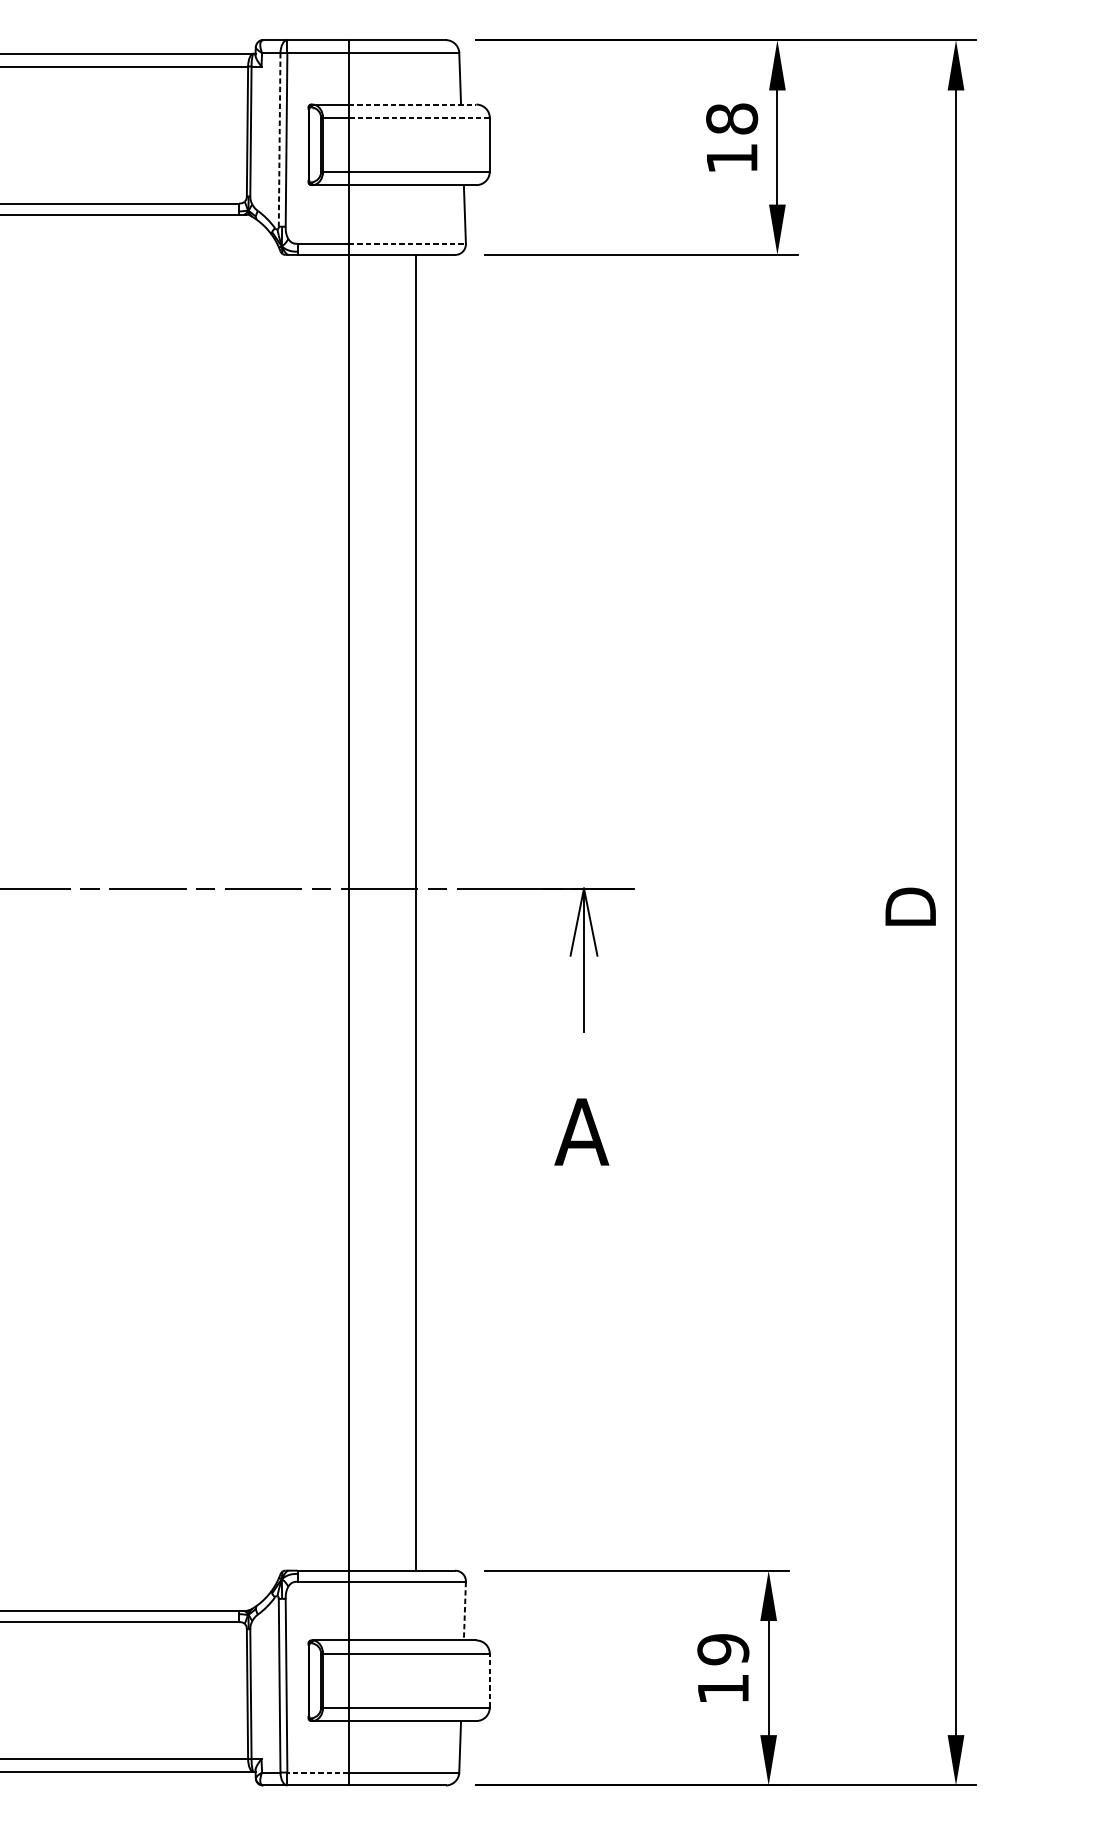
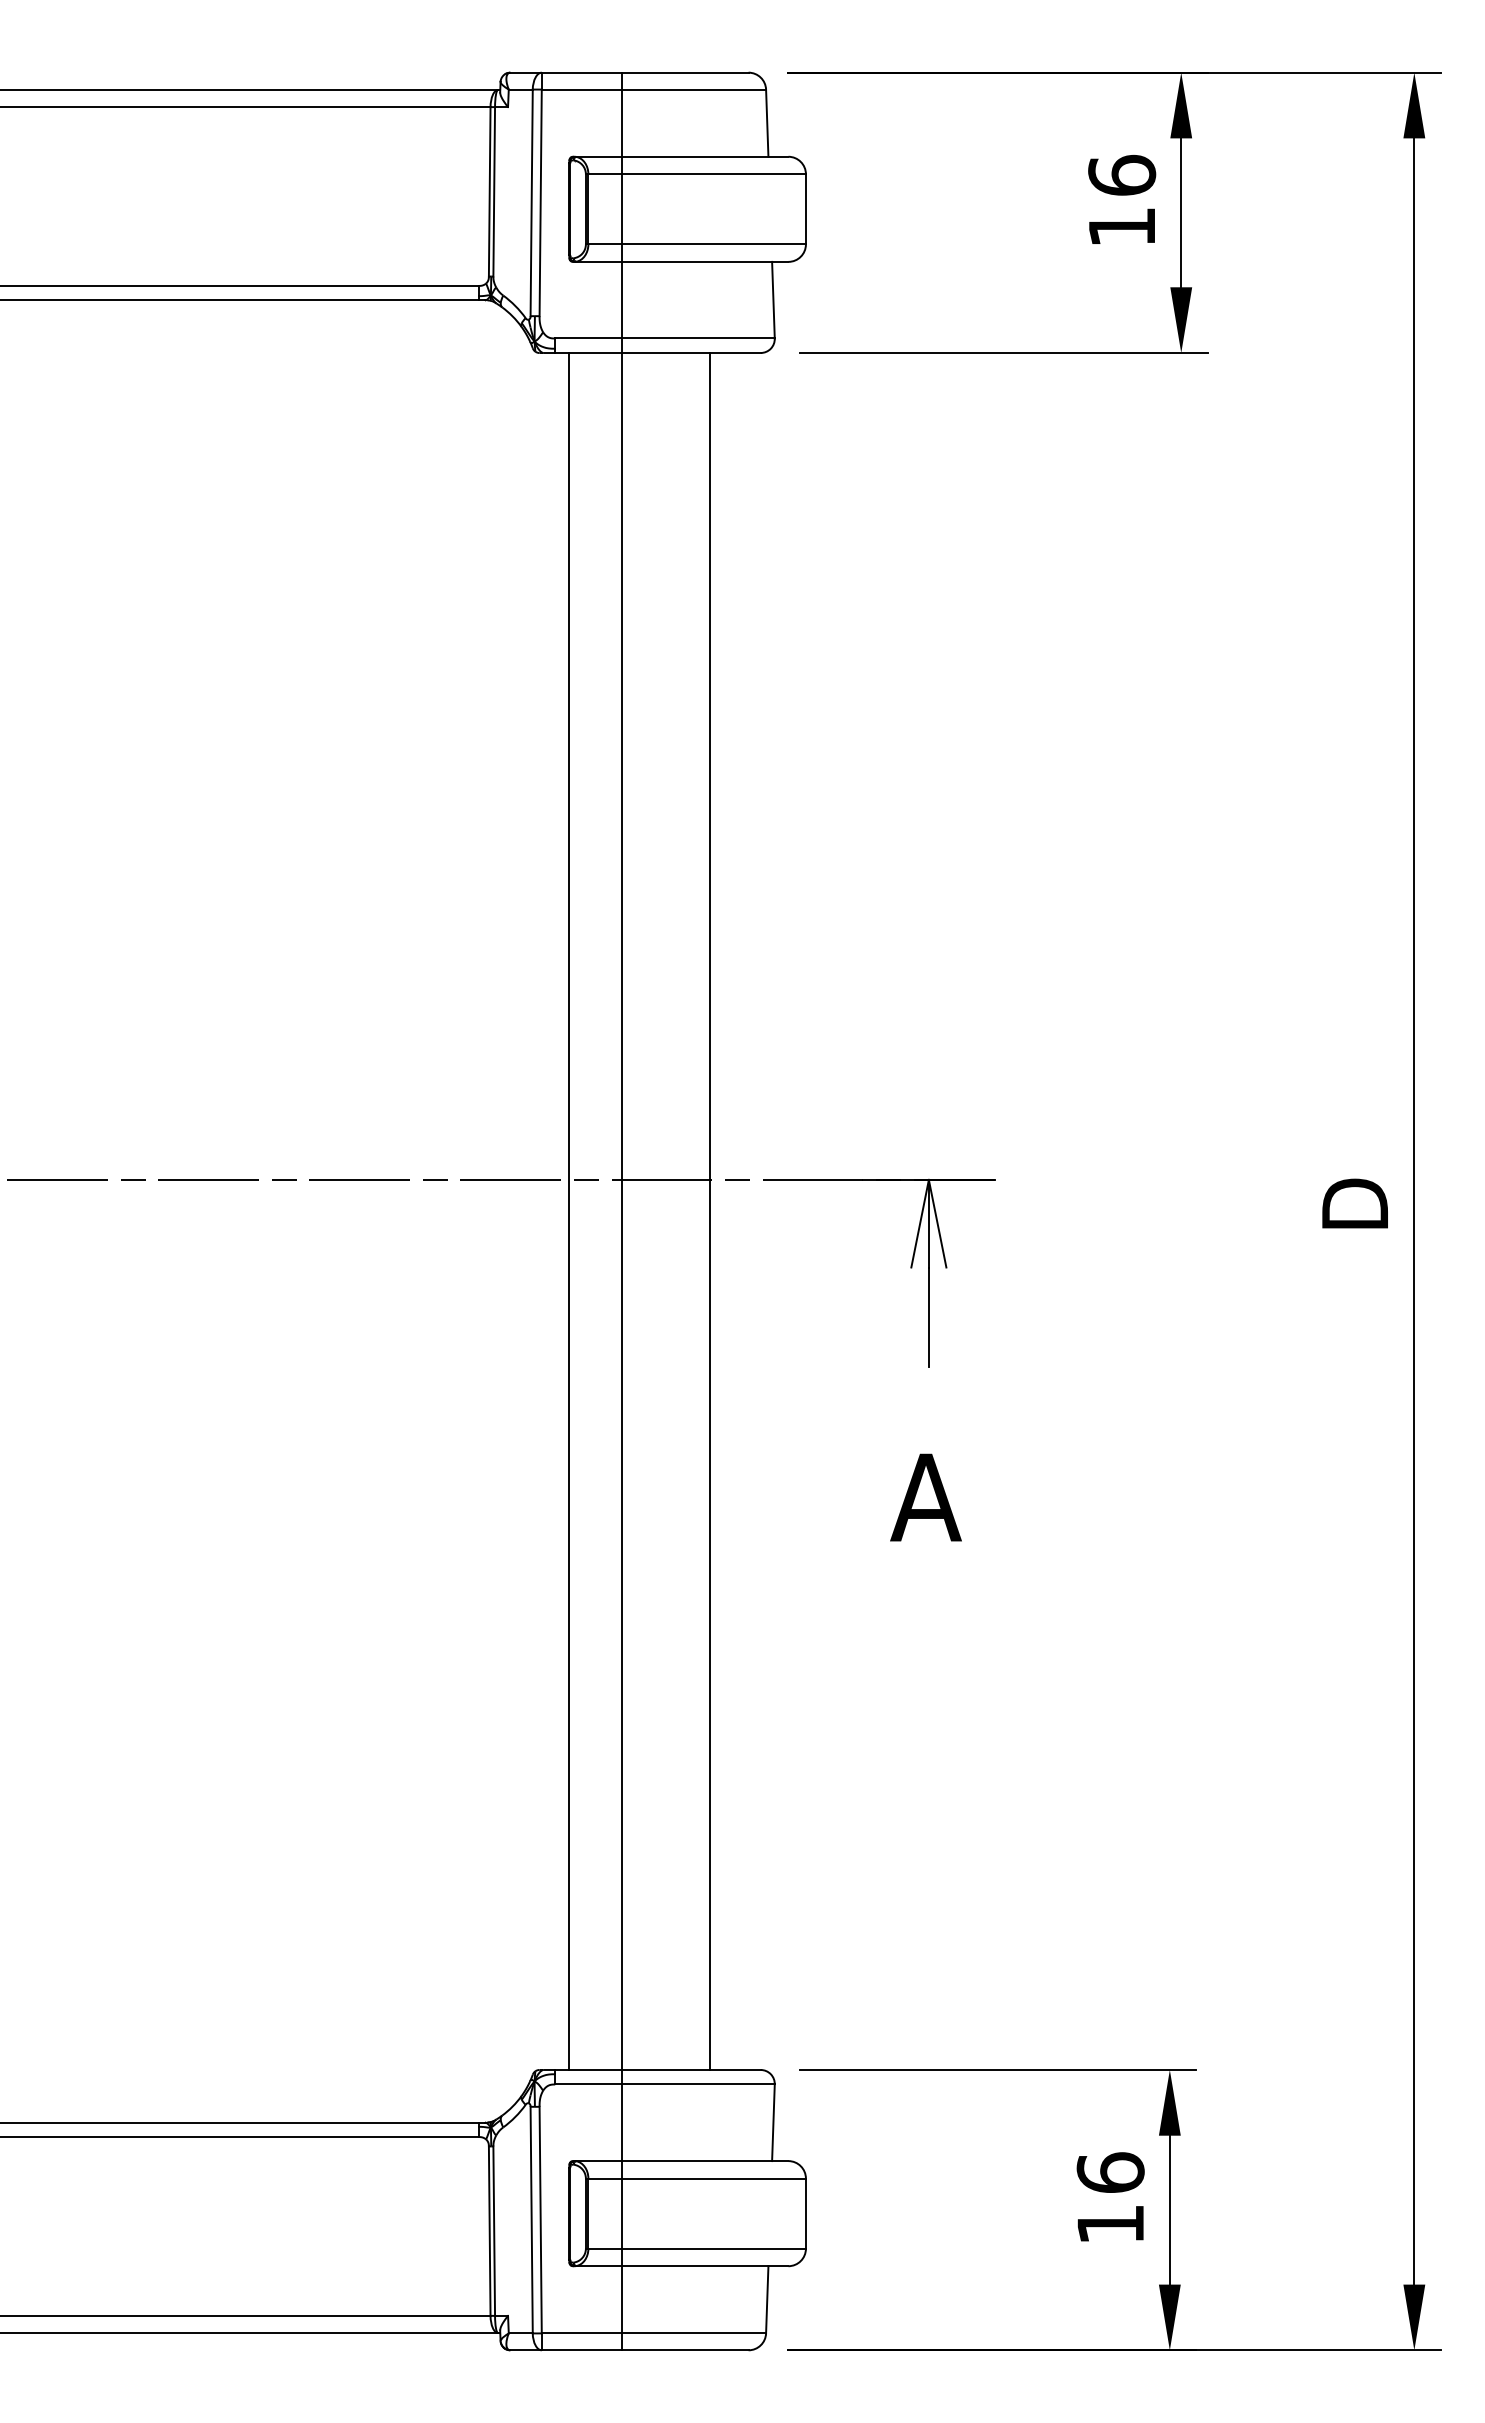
line: (412, 104) -> (705, 156), dashed -> solid
line: (418, 118) -> (713, 174), dashed -> solid
text: (732, 118) -> (1122, 174), 18 -> 16
line: (279, 140) -> (531, 203), dashed -> solid
line: (407, 243) -> (698, 338), dashed -> solid
line: (308, 912) -> (569, 1211), added
line: (464, 1611) -> (773, 2123), dashed -> solid
text: (723, 1649) -> (1110, 2172), 19 -> 16
line: (489, 1680) -> (805, 2213), dashed -> solid
line: (317, 1772) -> (581, 2333), dashed -> solid

